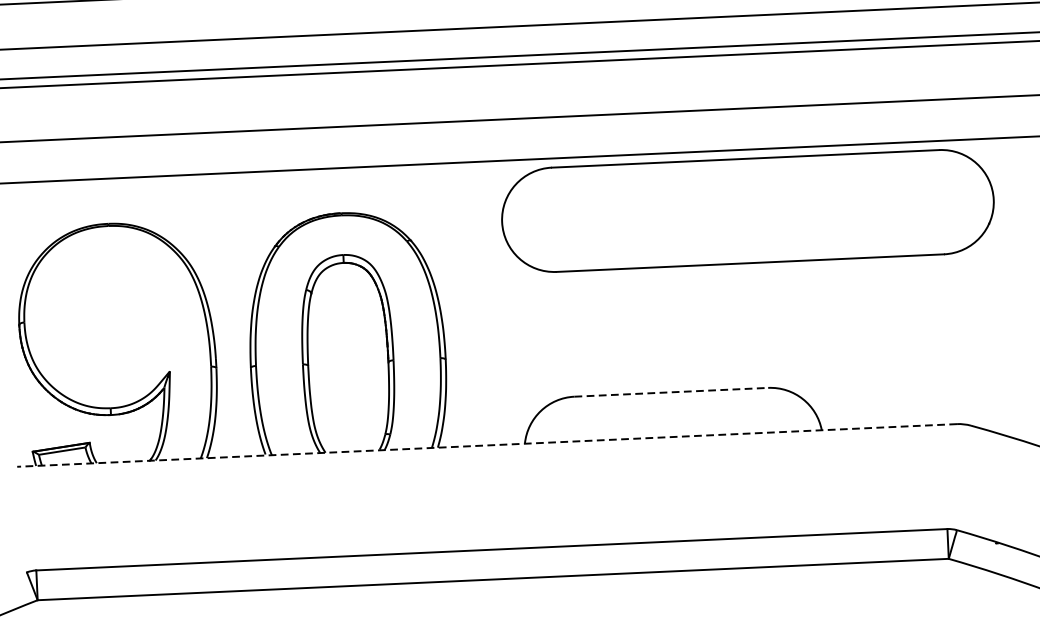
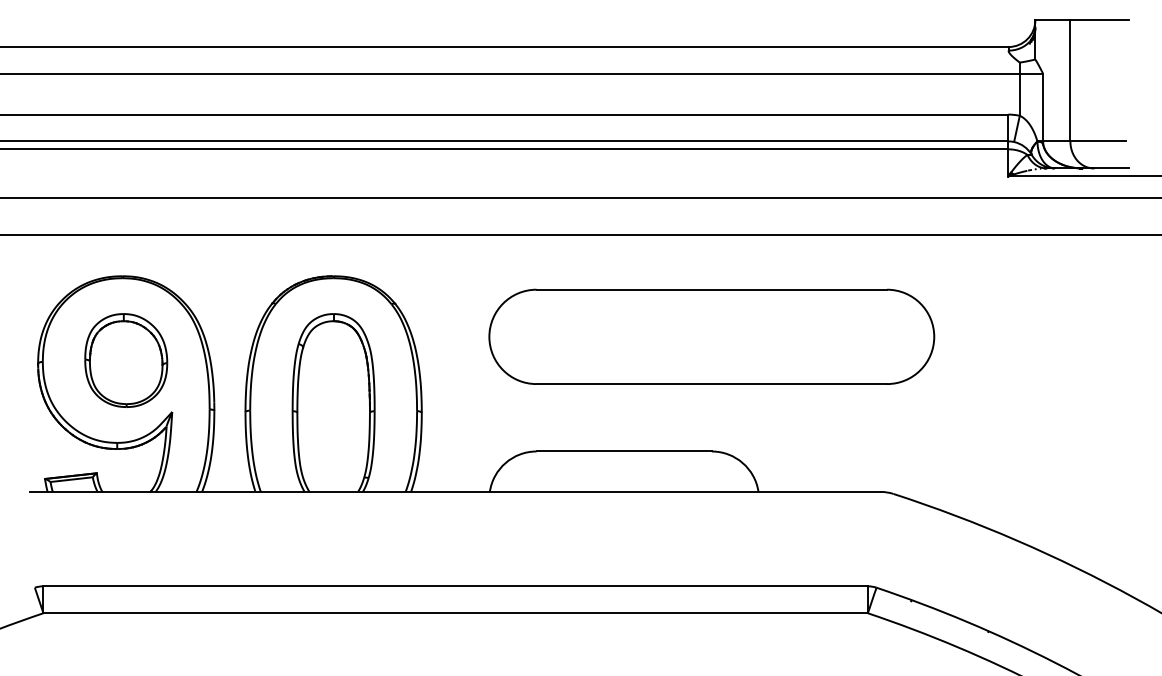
part: (747, 210) -> (711, 336), moved
part: (116, 316) -> (126, 360), added
line: (671, 392) -> (624, 451), dashed -> solid
line: (486, 444) -> (455, 491), dashed -> solid

